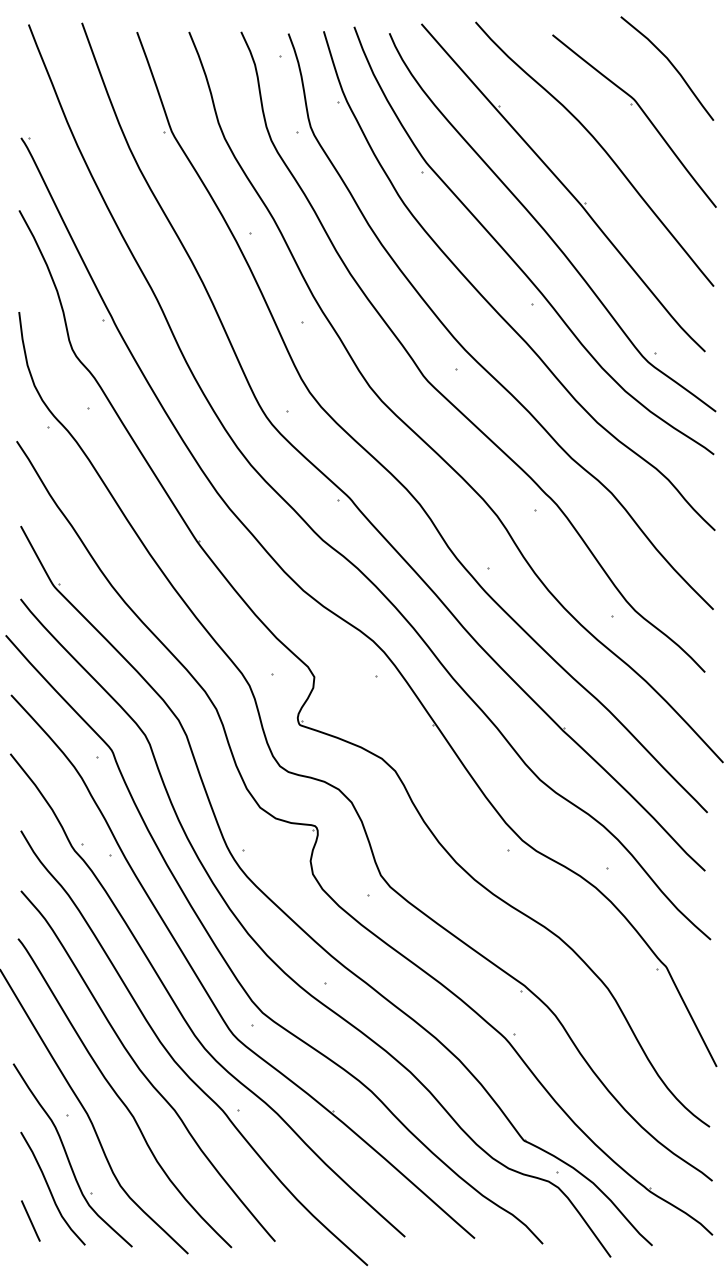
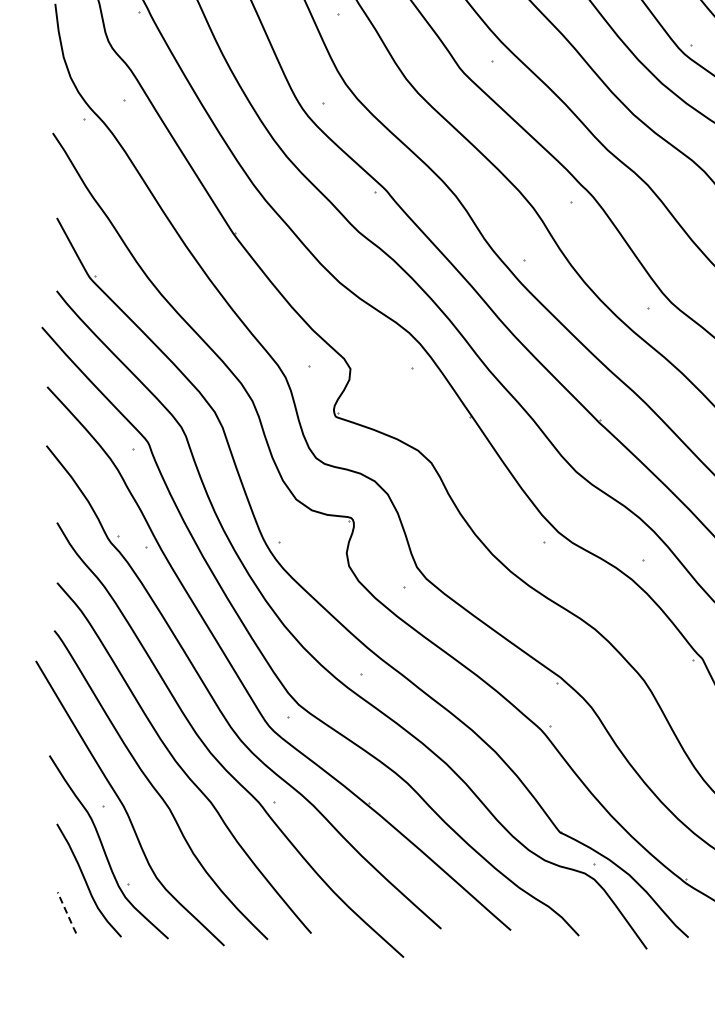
line: (31, 1221) -> (67, 913), solid -> dashed

